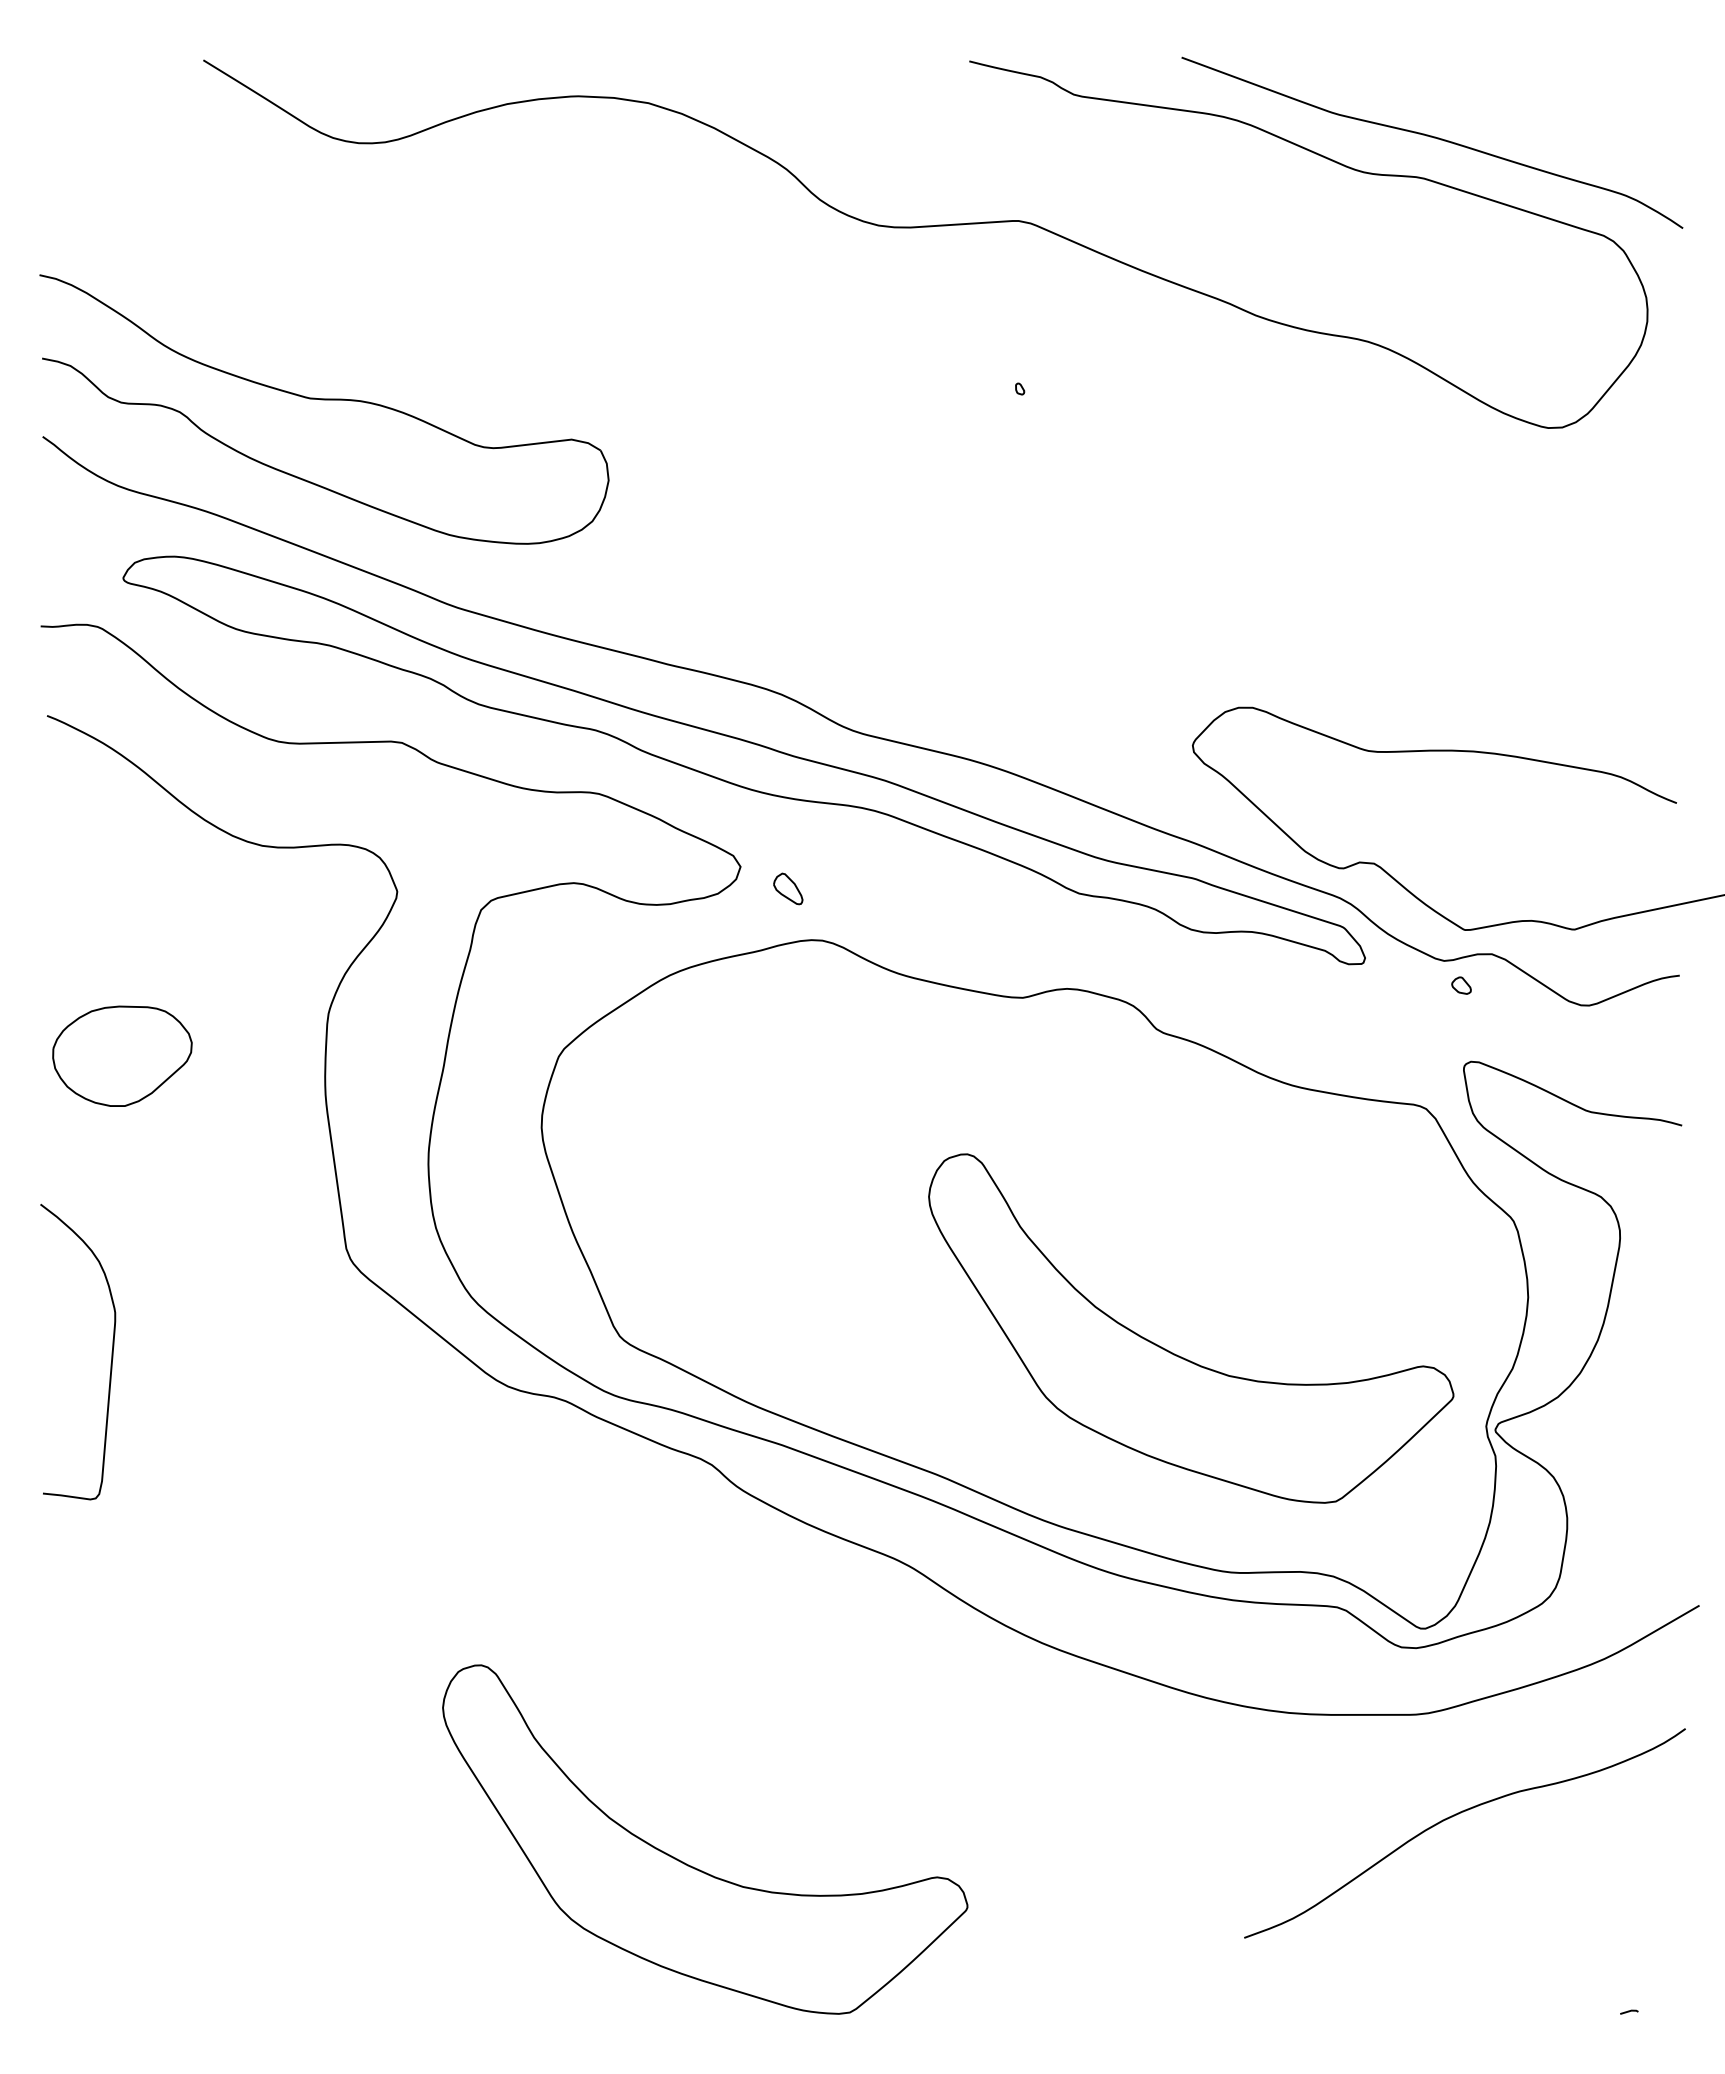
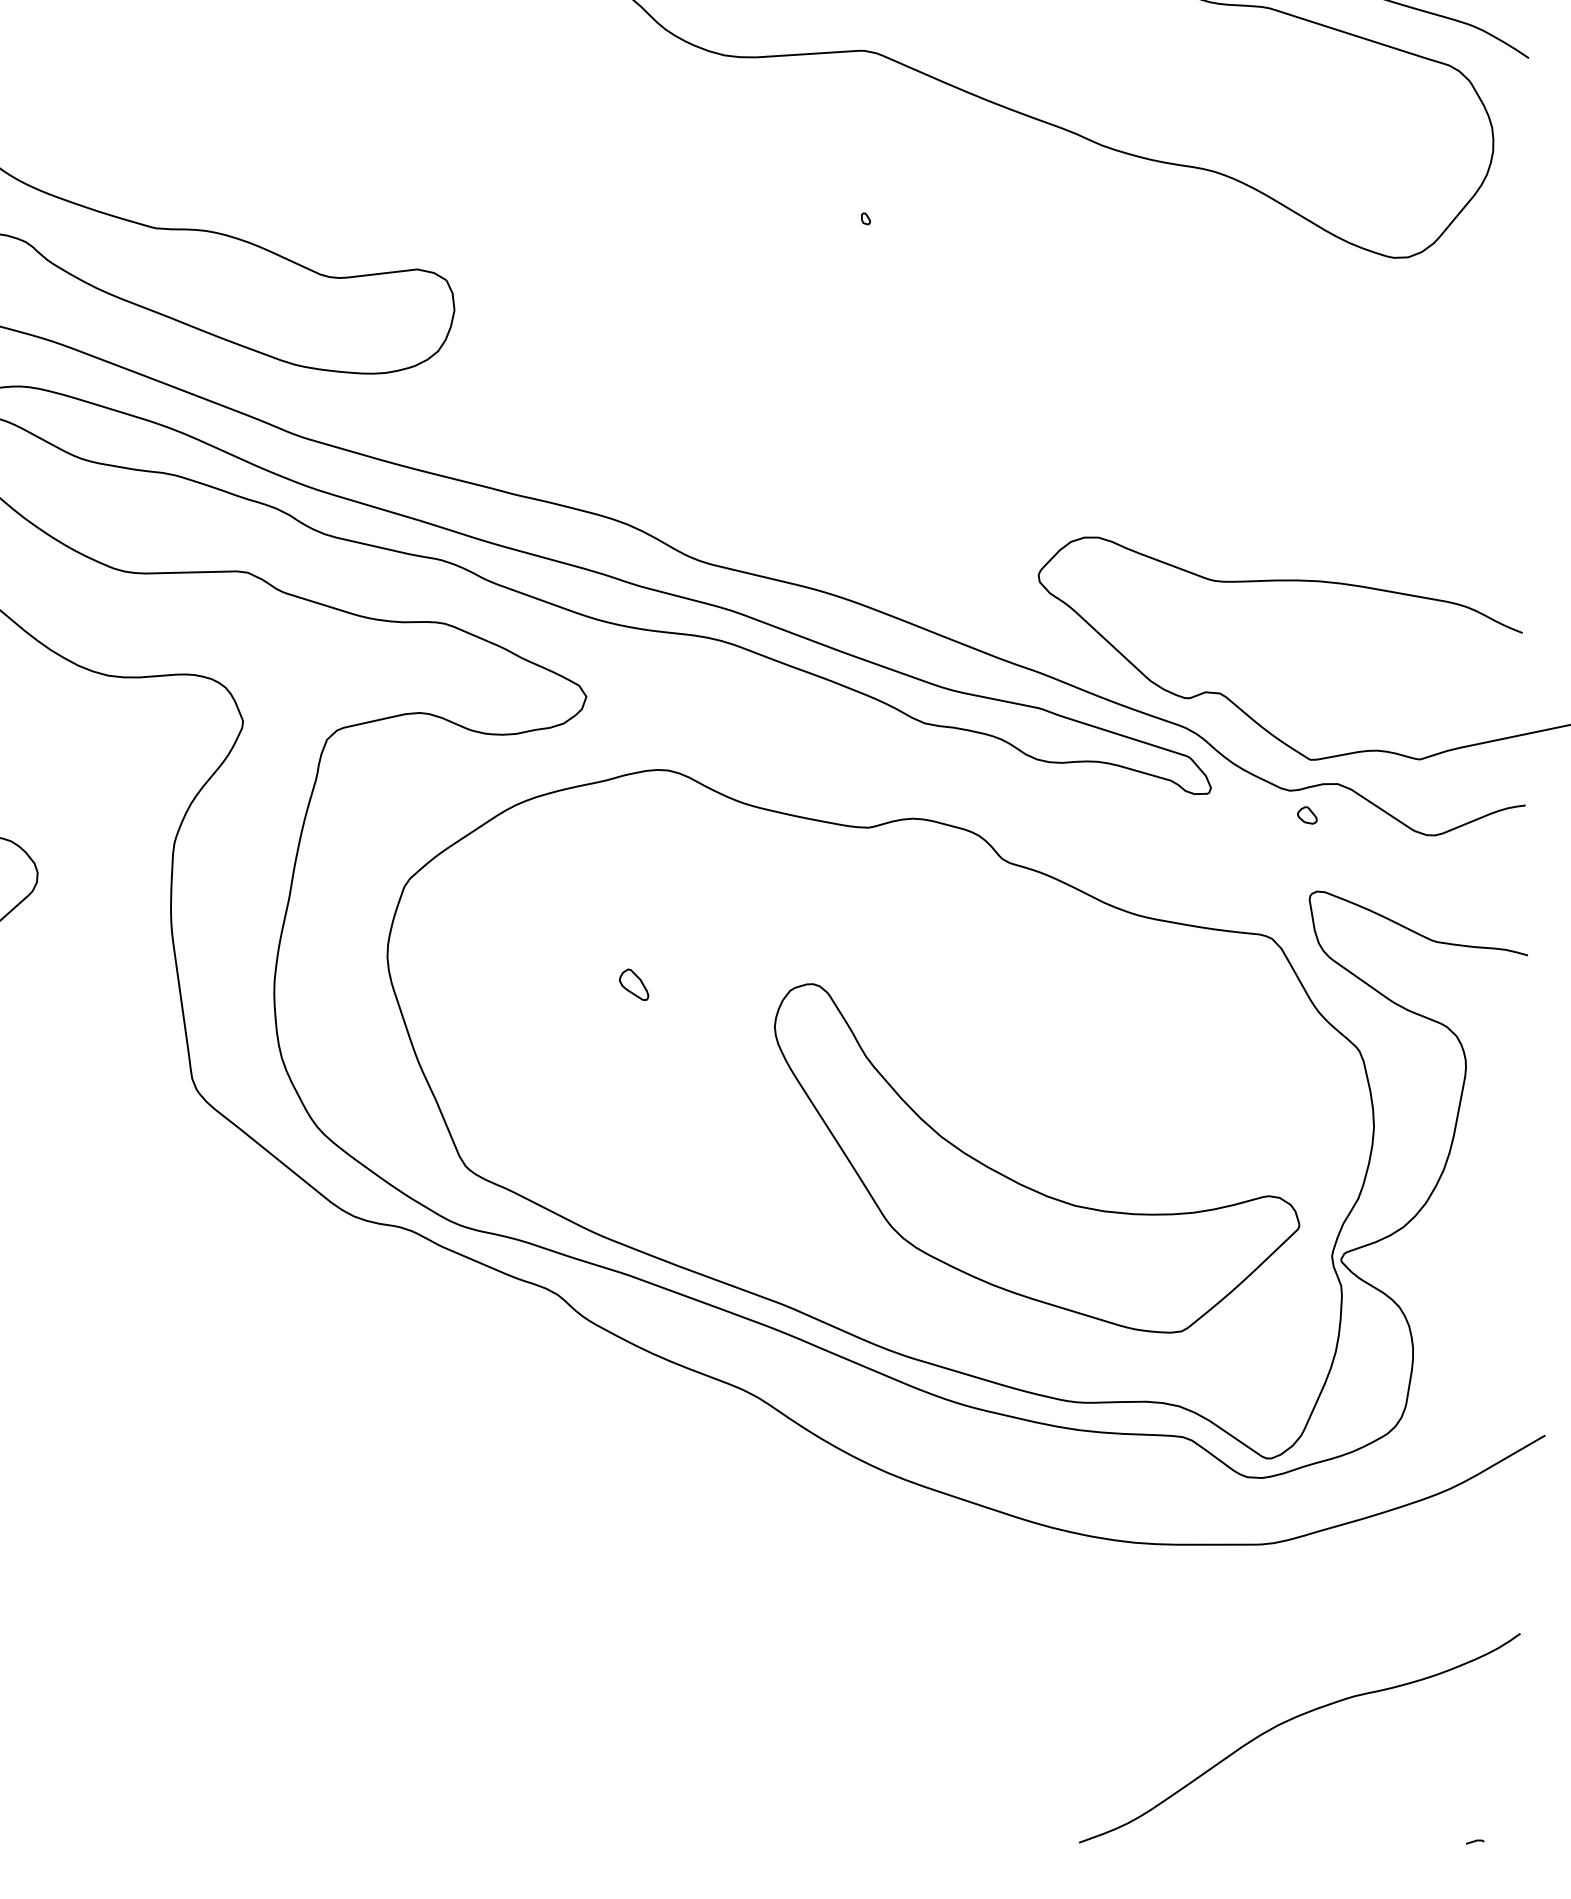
part: (788, 888) -> (634, 984), moved
curve: (1456, 1815) -> (1291, 1720), moved
part: (691, 1865) -> (537, 1695), removed

